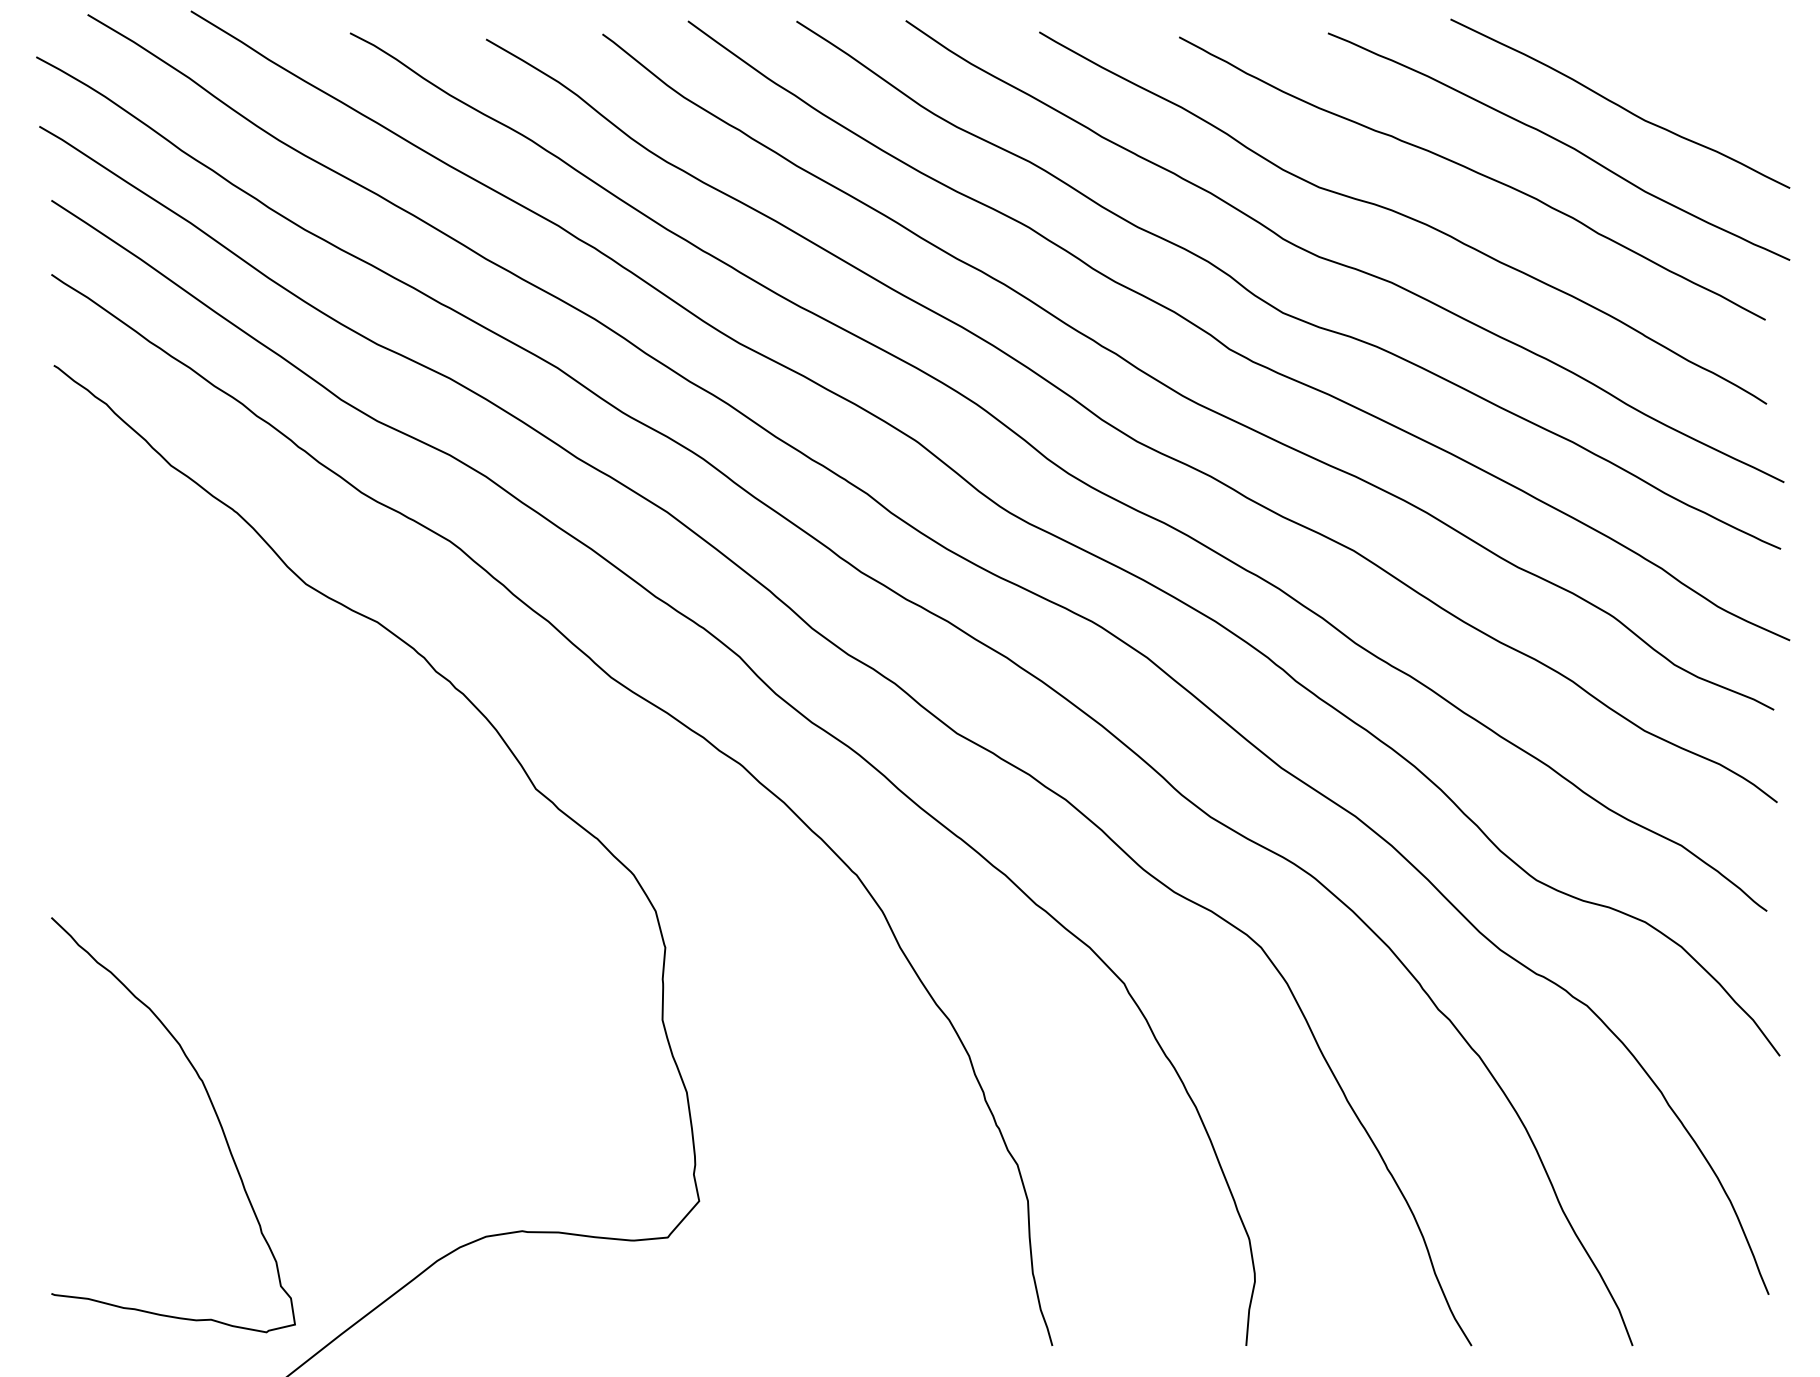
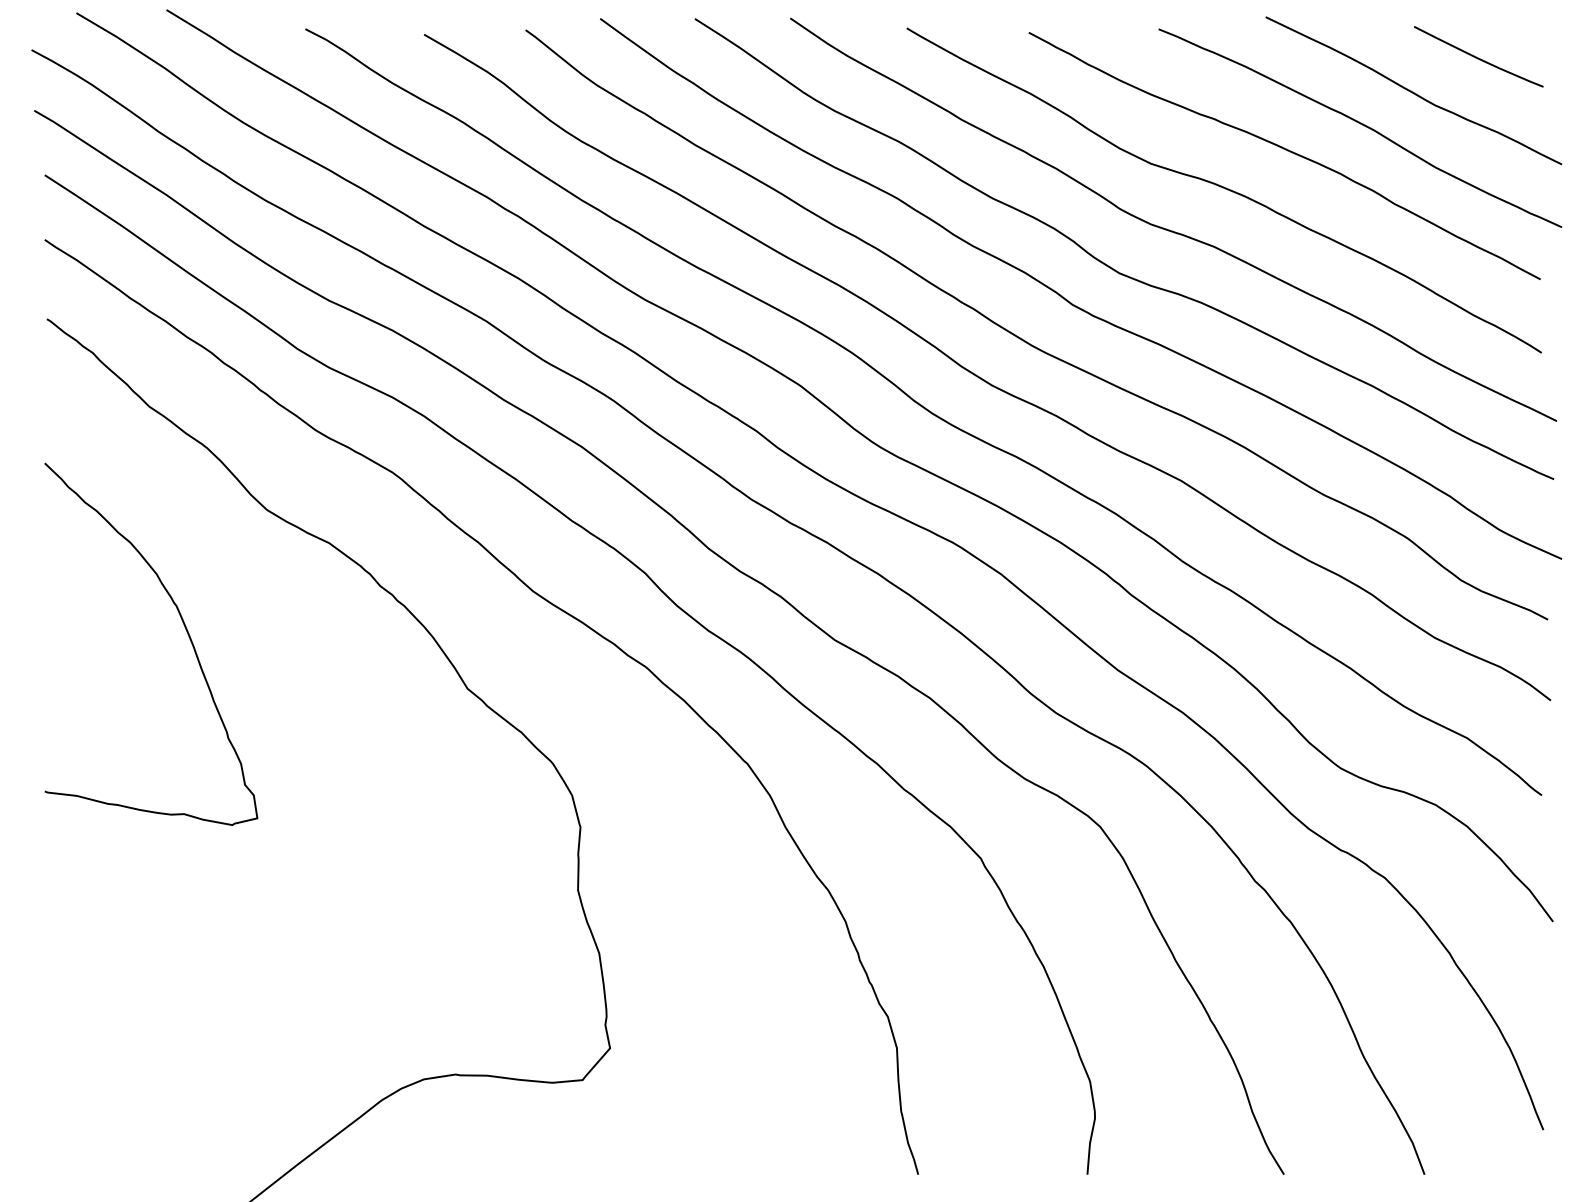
curve: (1693, 65) -> (1477, 57), added
curve: (213, 1110) -> (186, 631), moved

